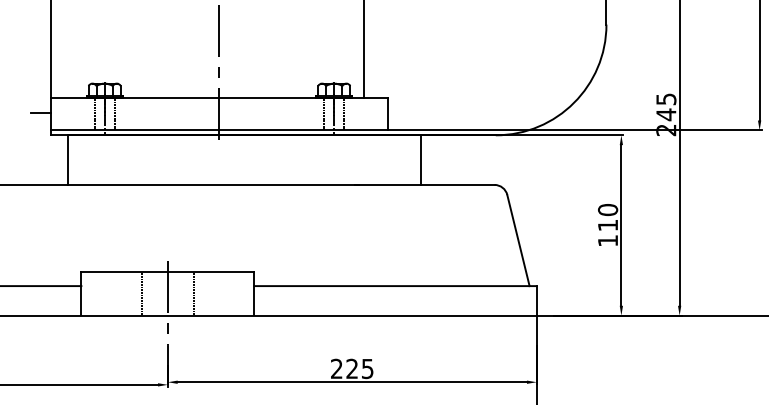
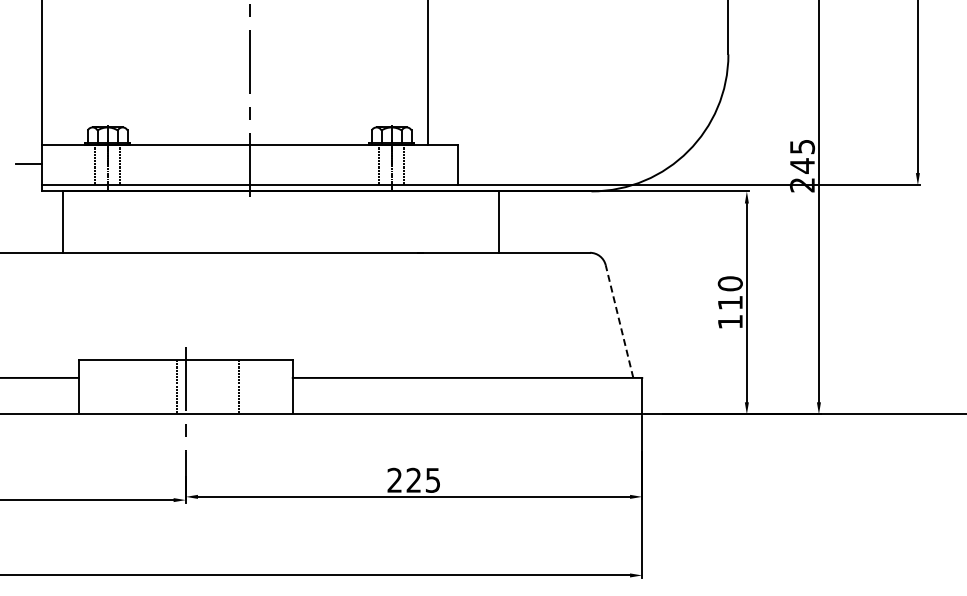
line: (518, 240) -> (619, 321), solid -> dashed
line: (141, 293) -> (177, 386), moved
line: (194, 293) -> (239, 386), moved

